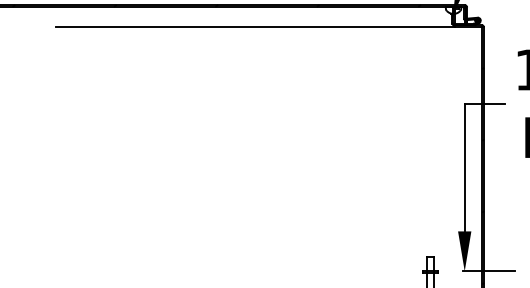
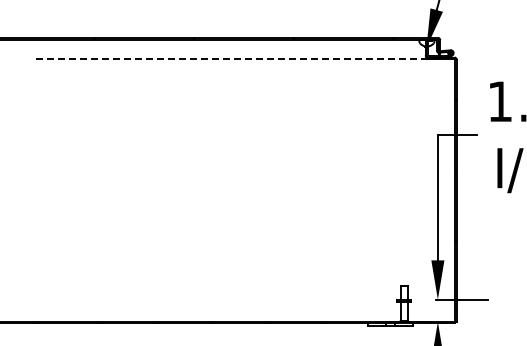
line: (254, 27) -> (231, 59), solid -> dashed

